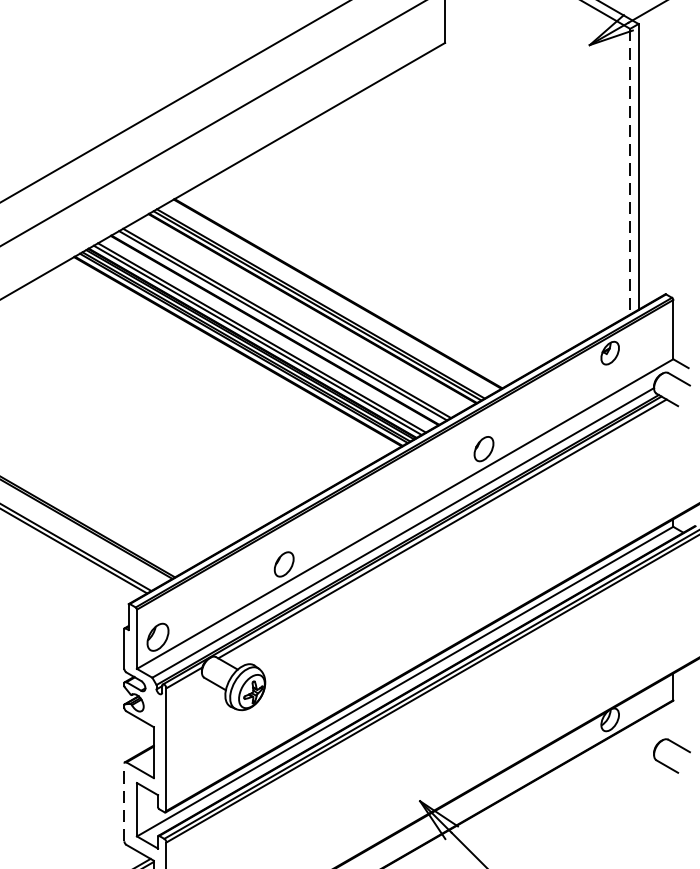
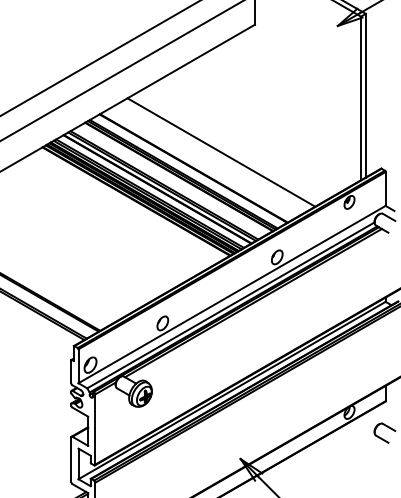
line: (629, 171) -> (360, 98), dashed -> solid
line: (386, 266) -> (221, 152), added
line: (124, 802) -> (71, 459), dashed -> solid

